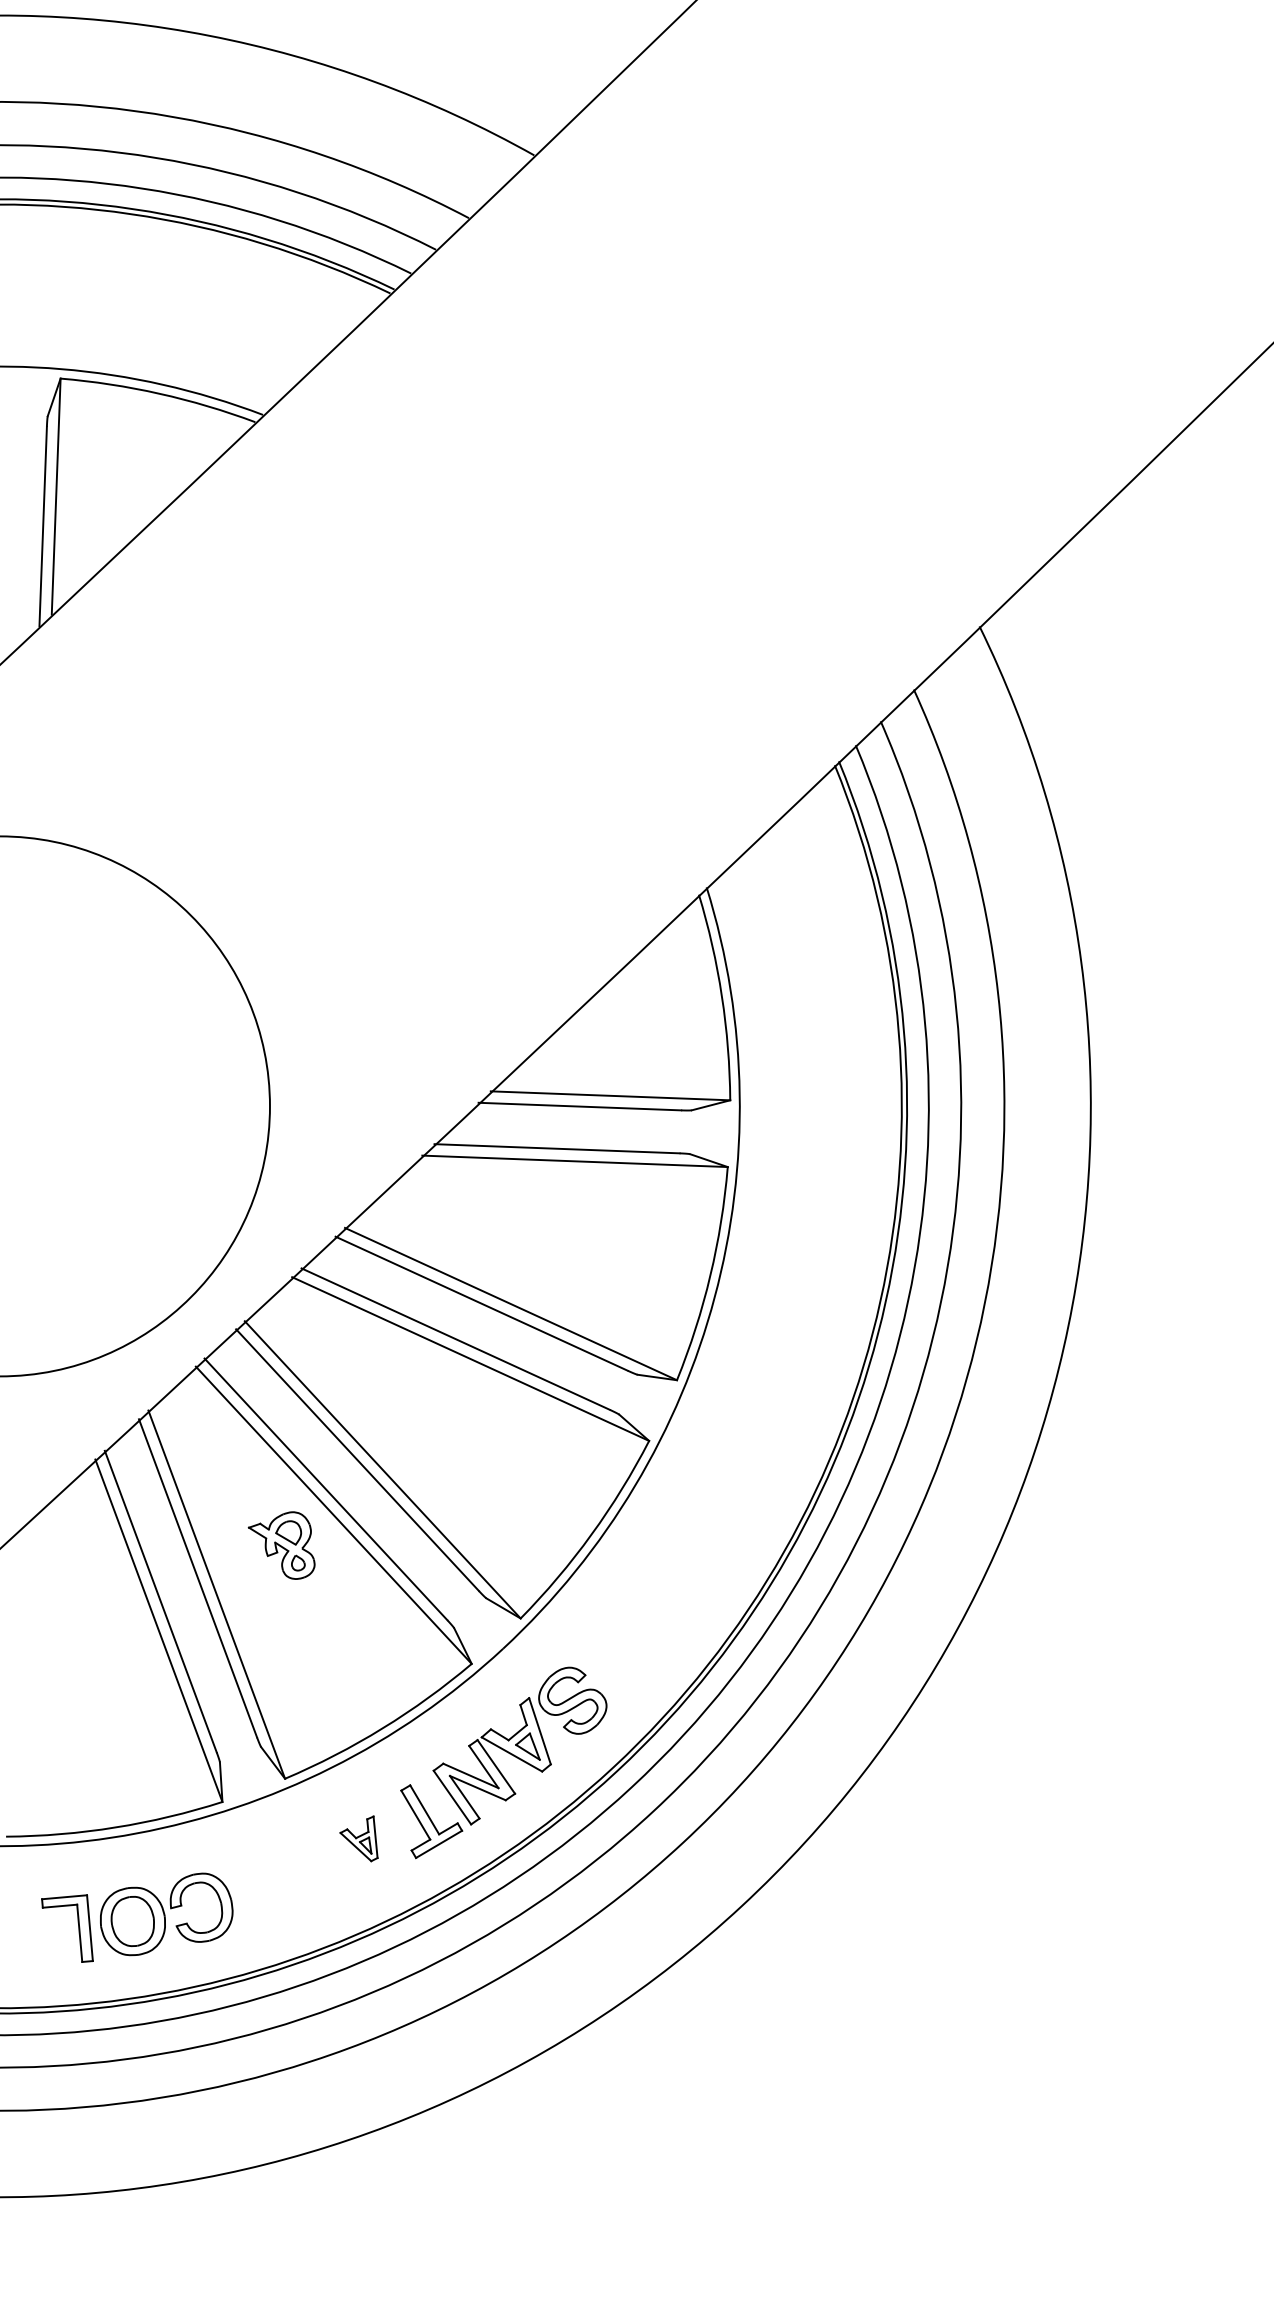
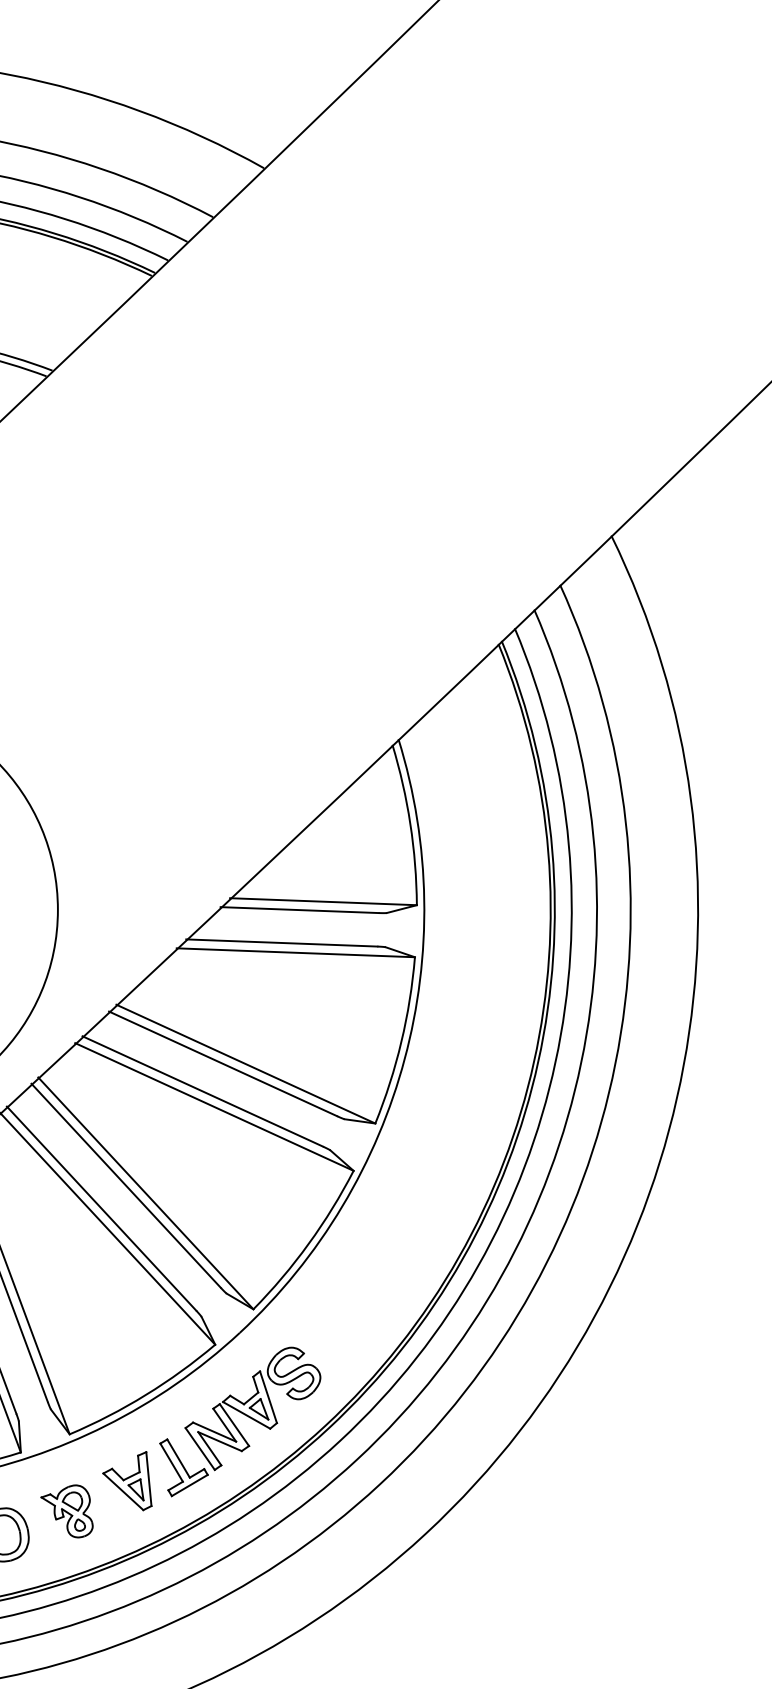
part: (281, 1545) -> (66, 1511), moved
part: (358, 1838) -> (126, 1480), size x1.67

